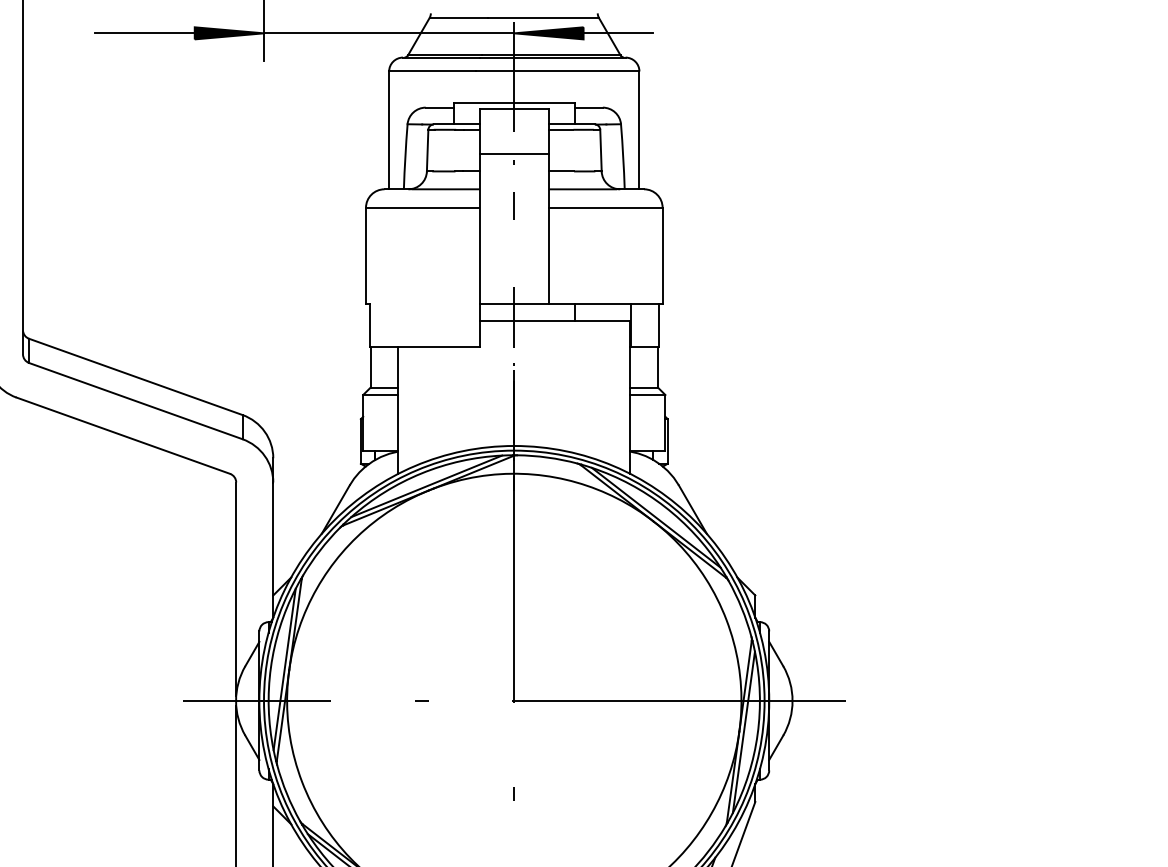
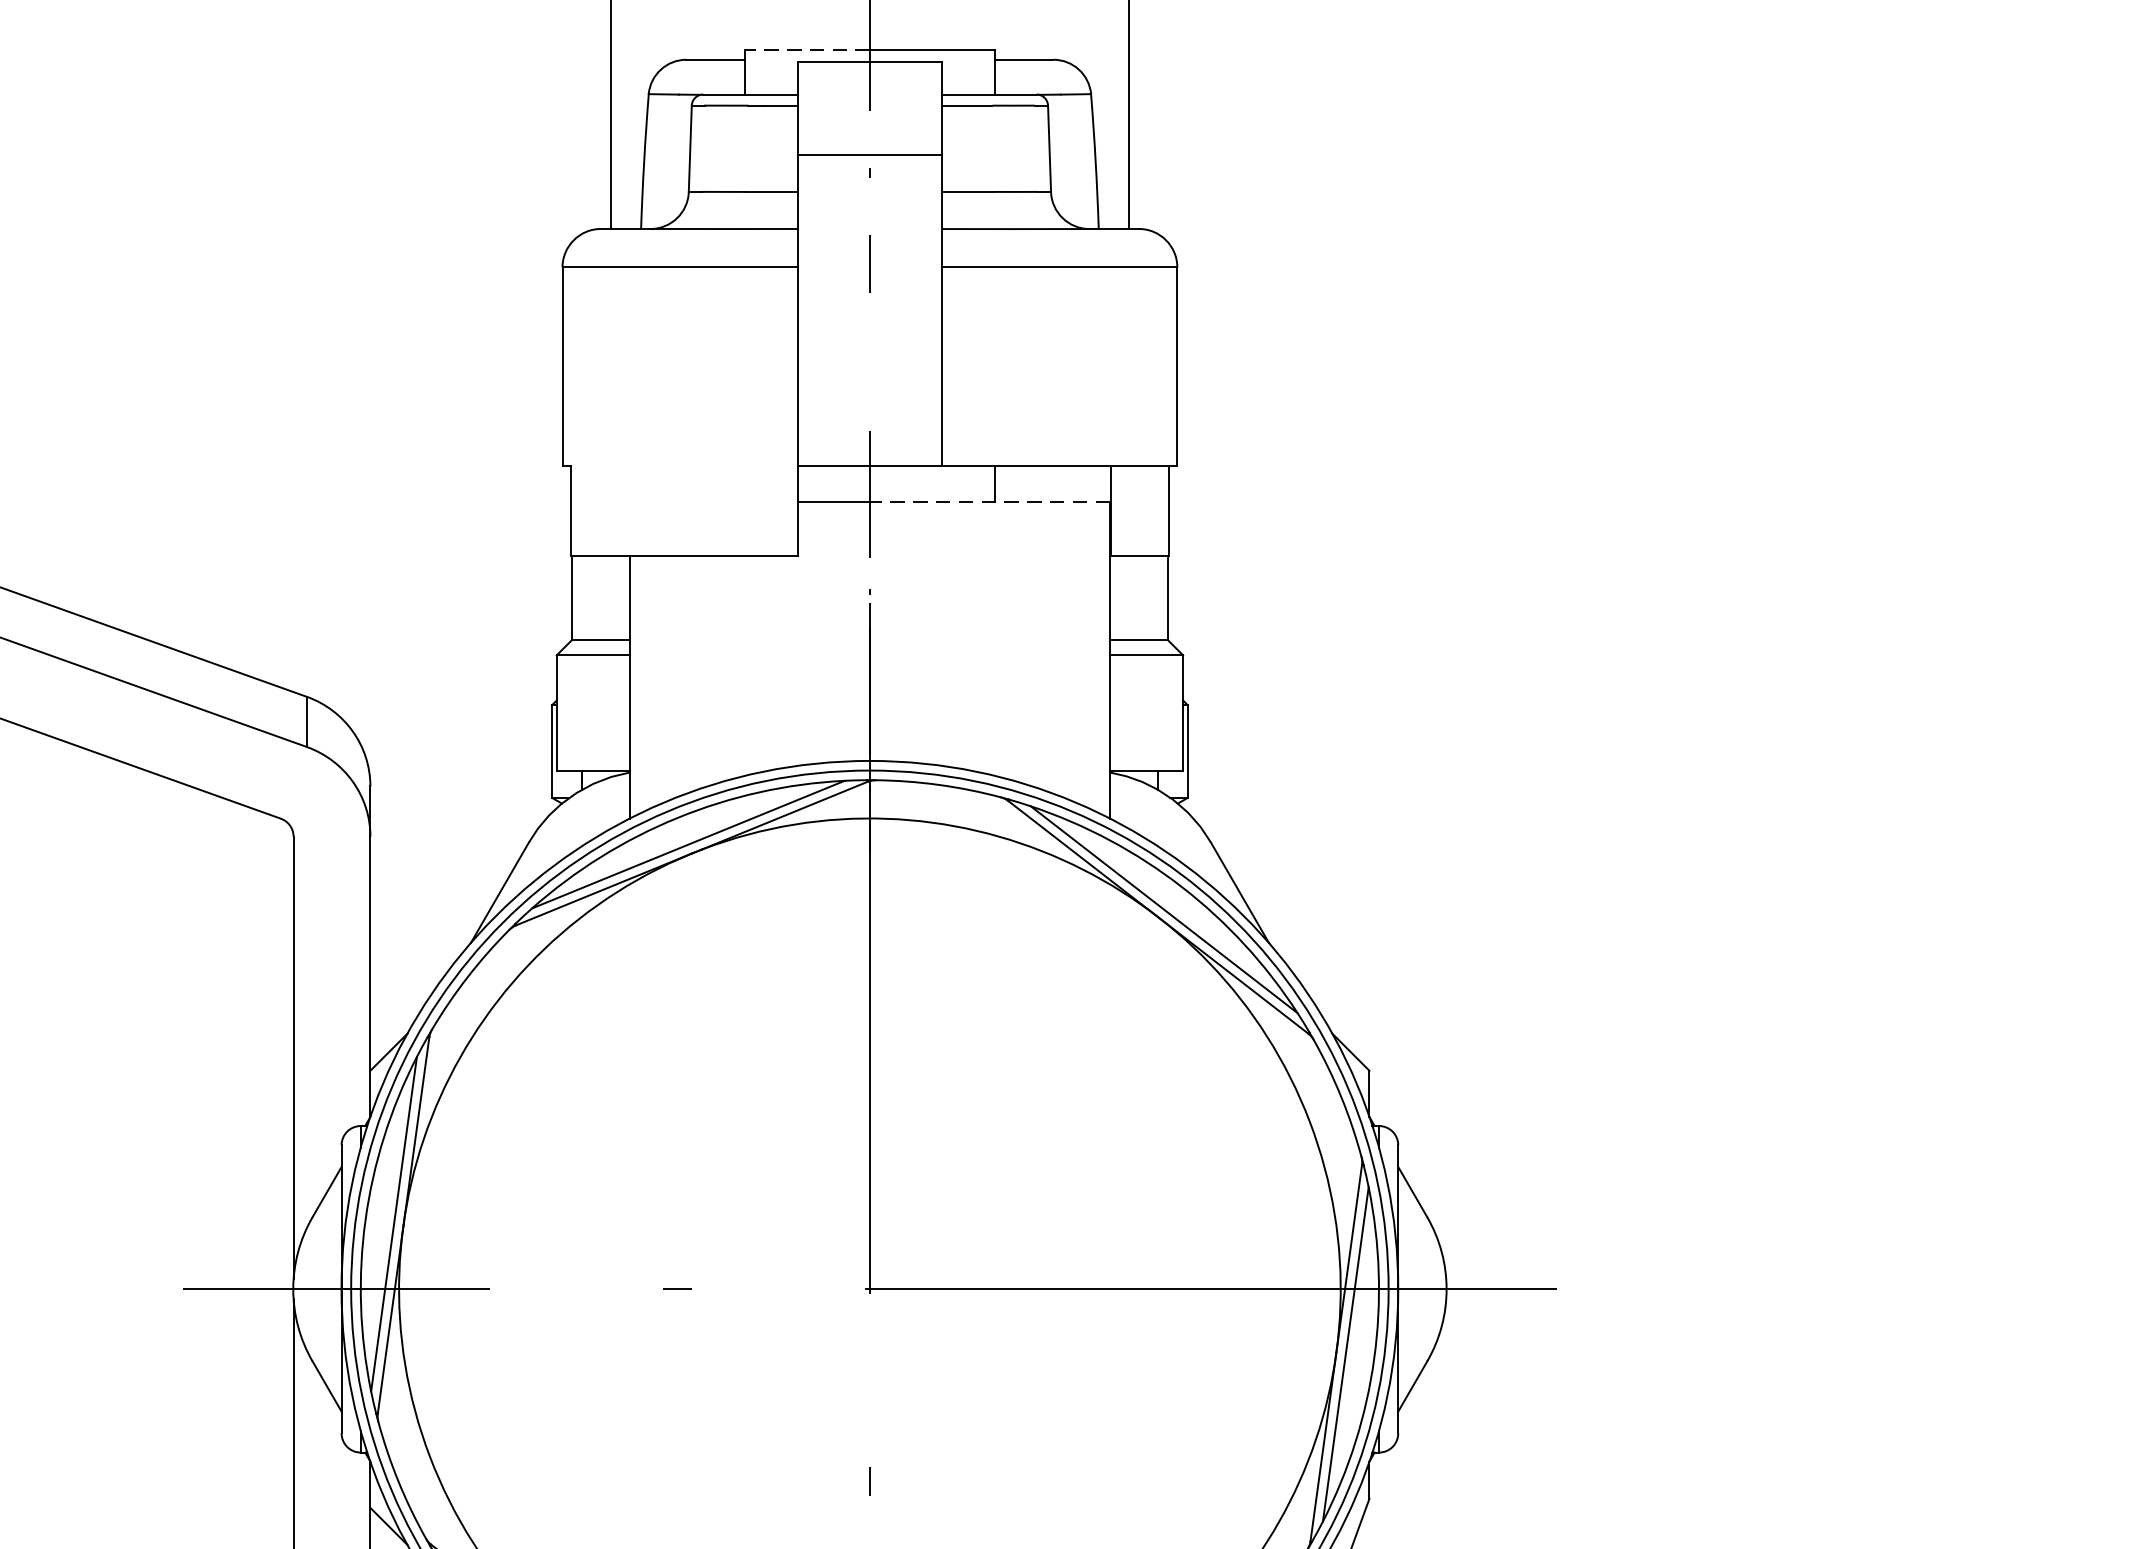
line: (483, 103) -> (806, 51), solid -> dashed
line: (572, 320) -> (990, 500), solid -> dashed

